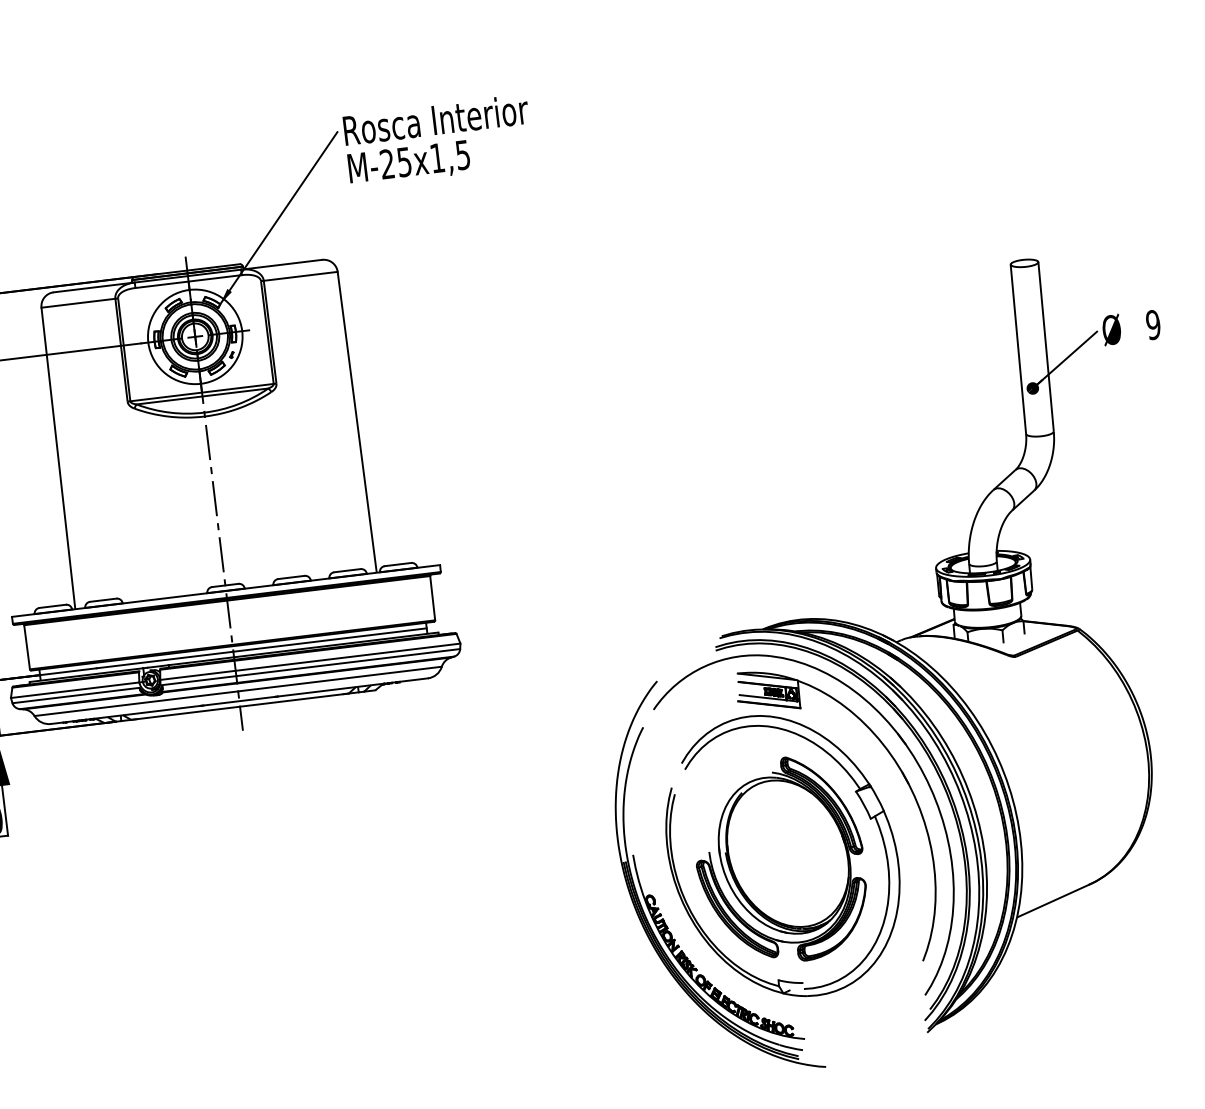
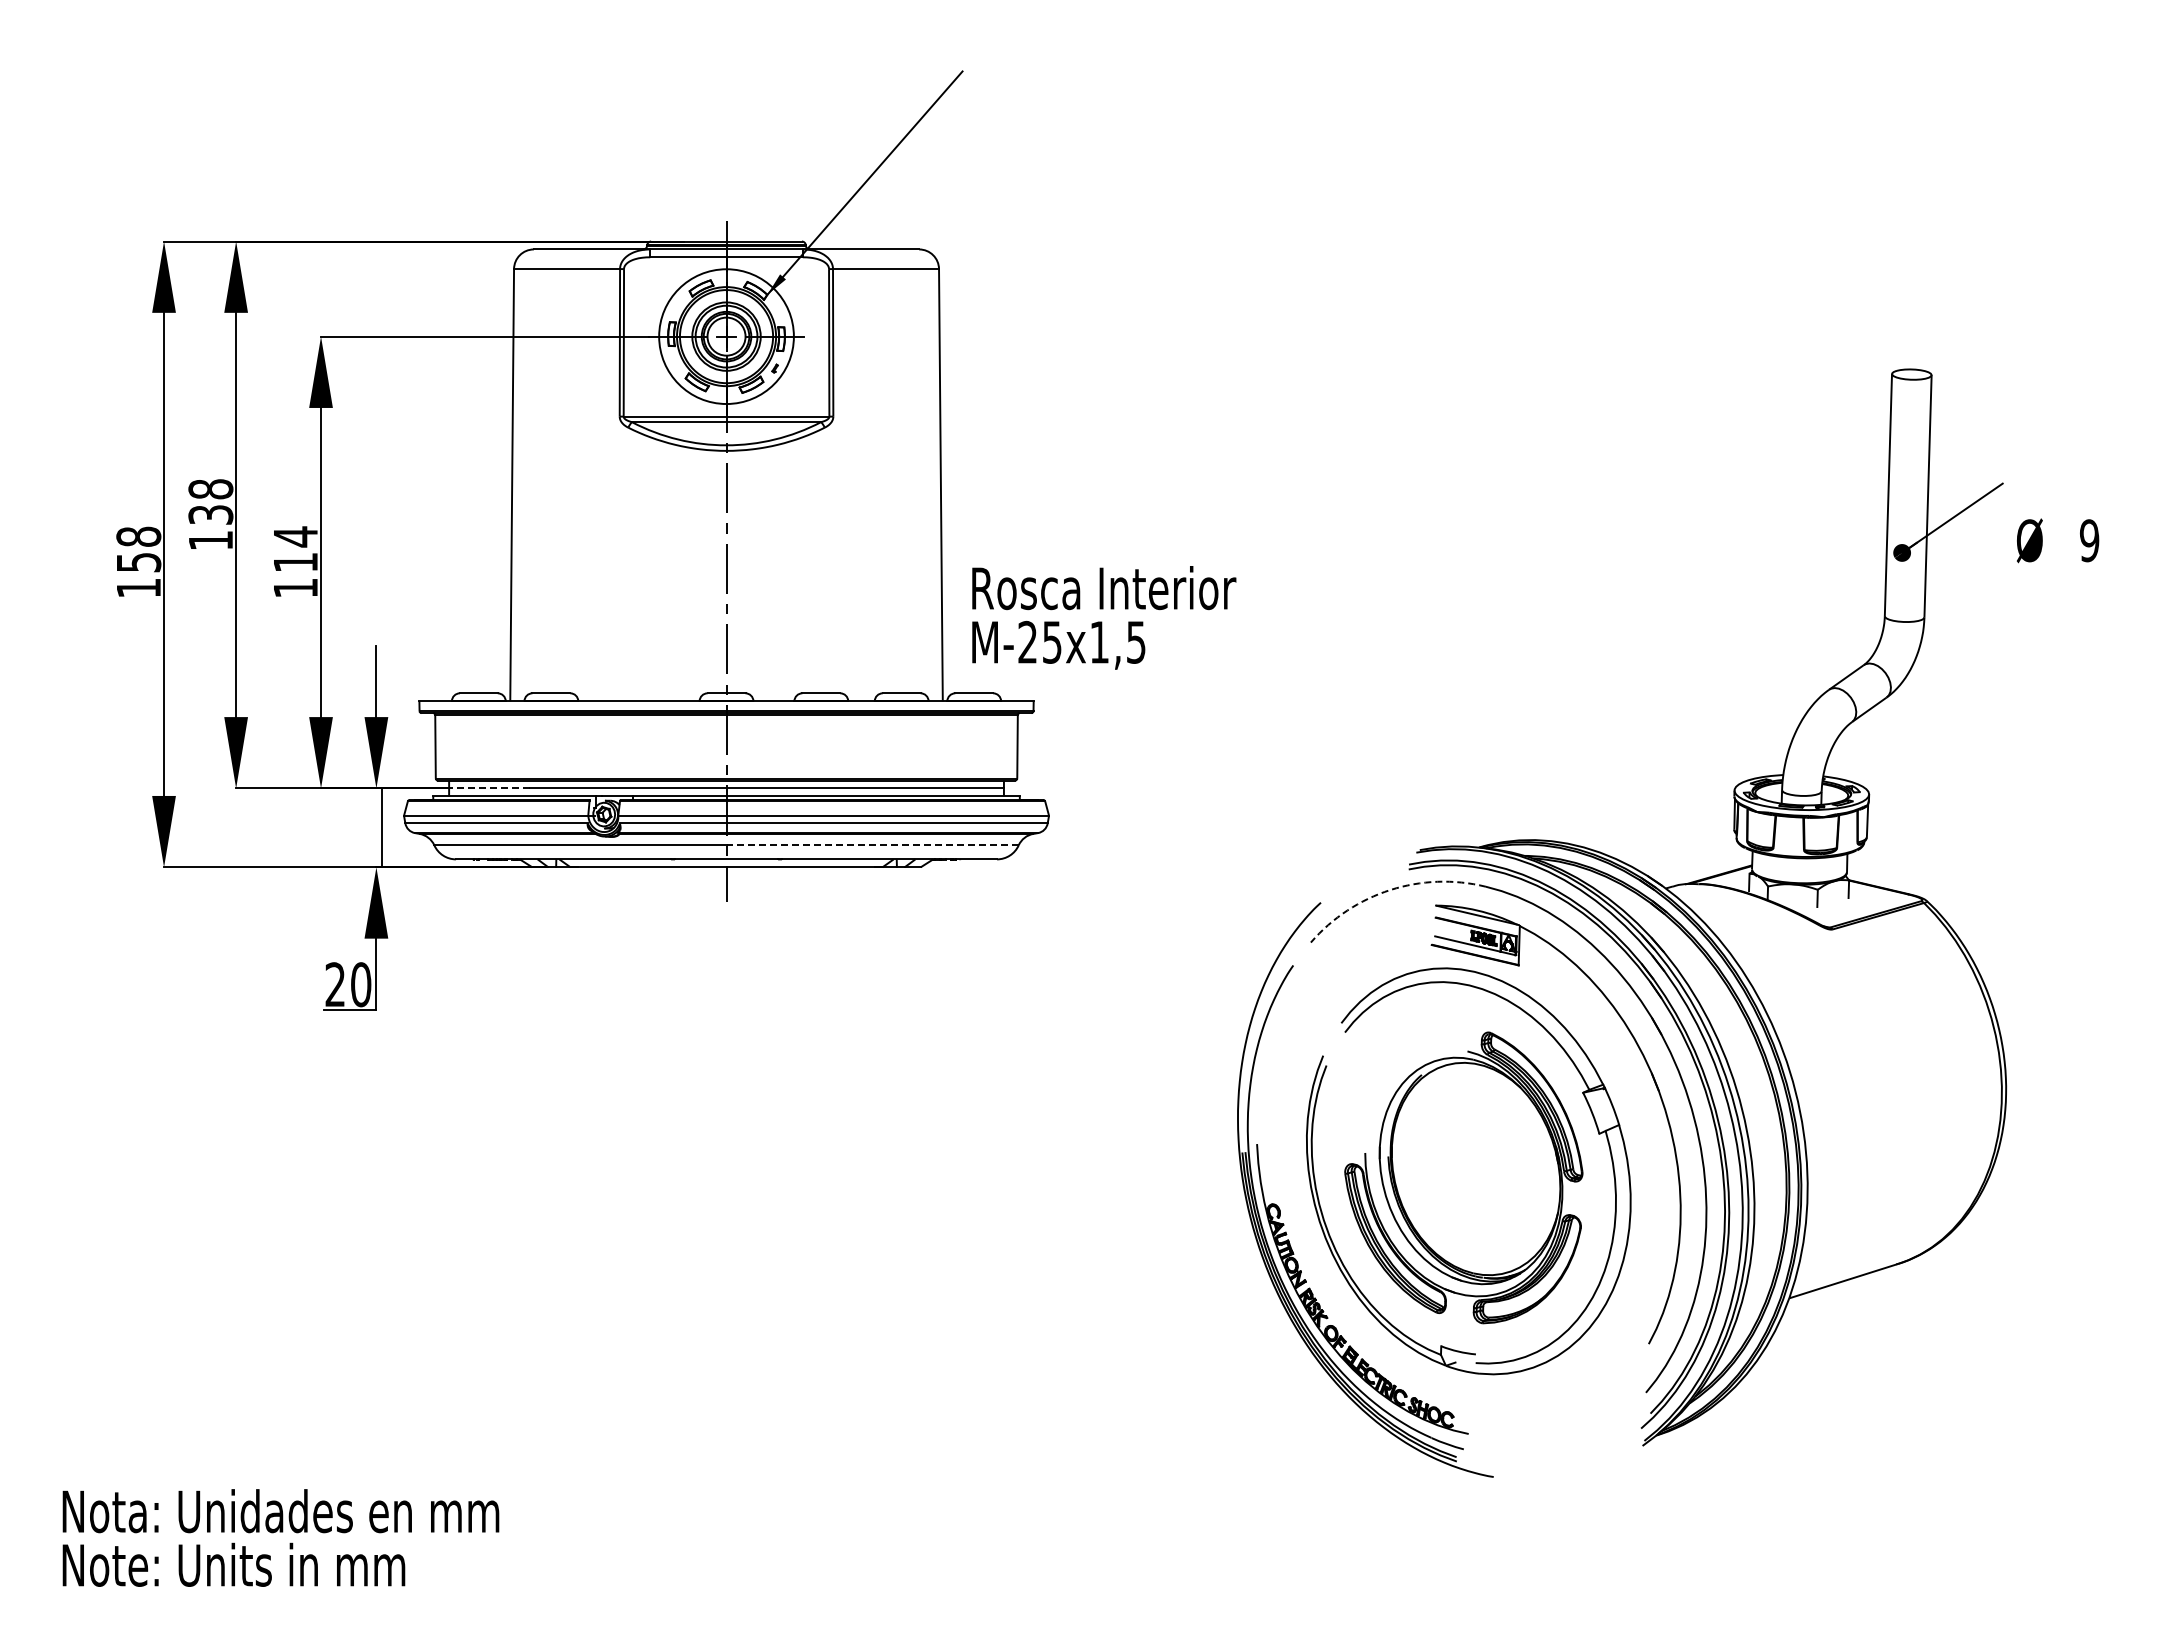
text: (438, 140) -> (1104, 617), moved
text: (1131, 327) -> (2058, 540), moved
arc: (704, 666) -> (1390, 889), solid -> dashed
line: (68, 671) -> (489, 788), solid -> dashed
line: (339, 679) -> (872, 845), solid -> dashed

